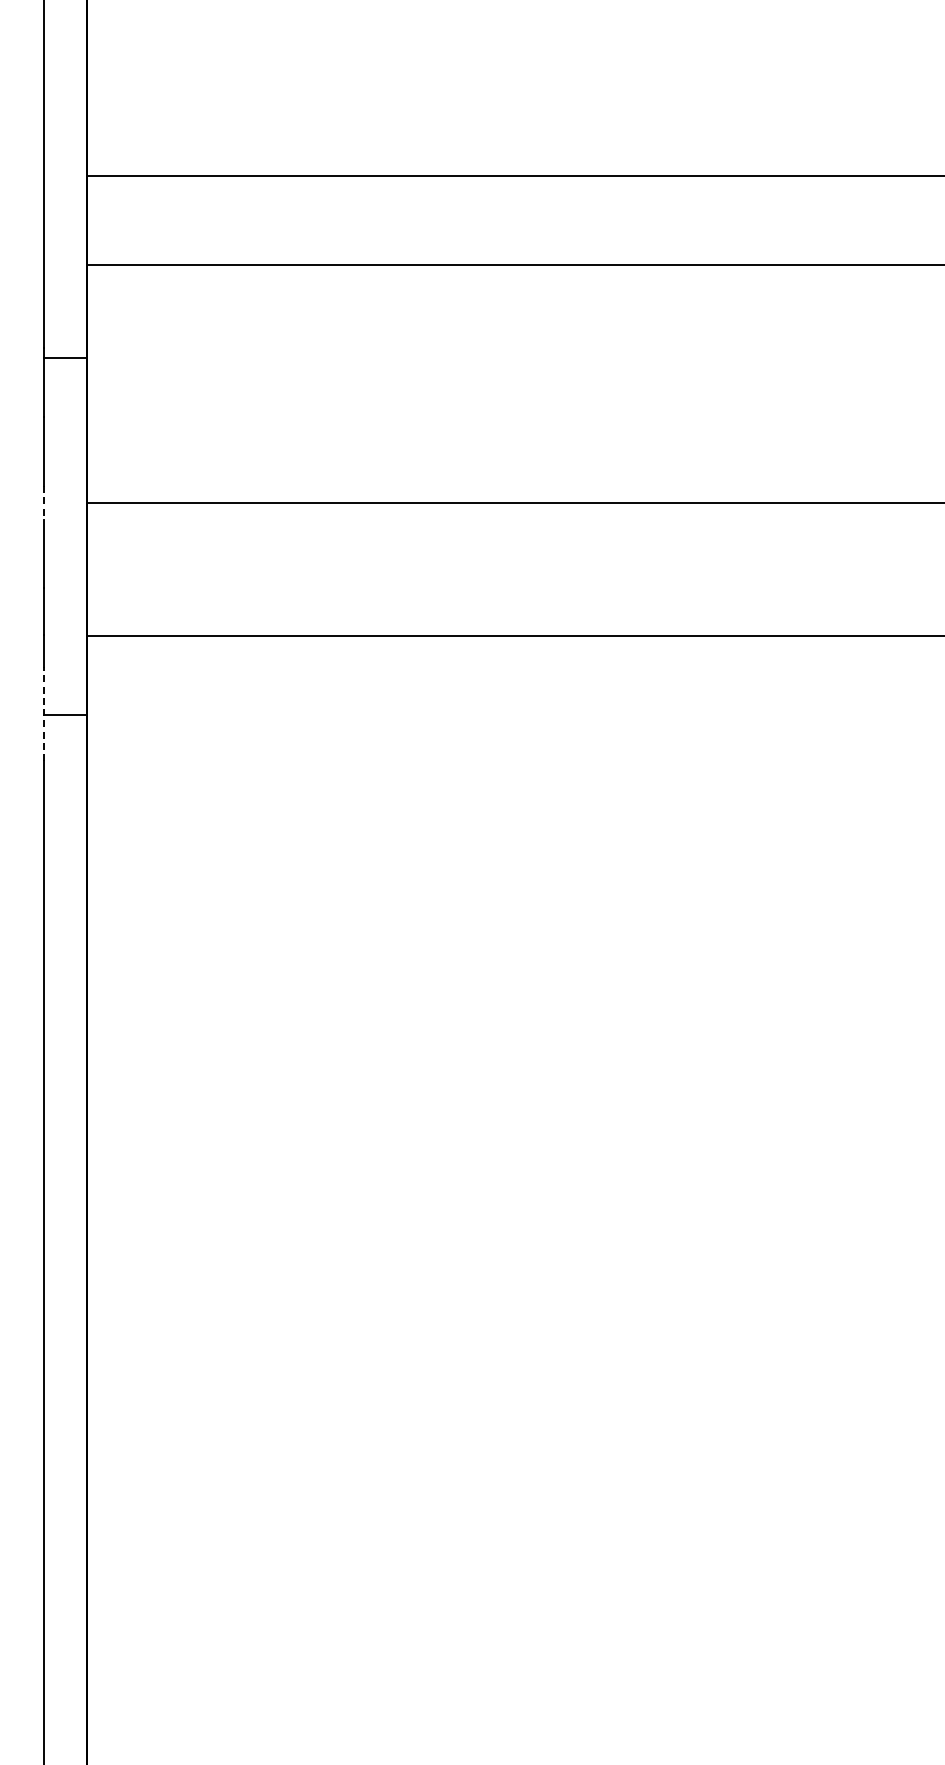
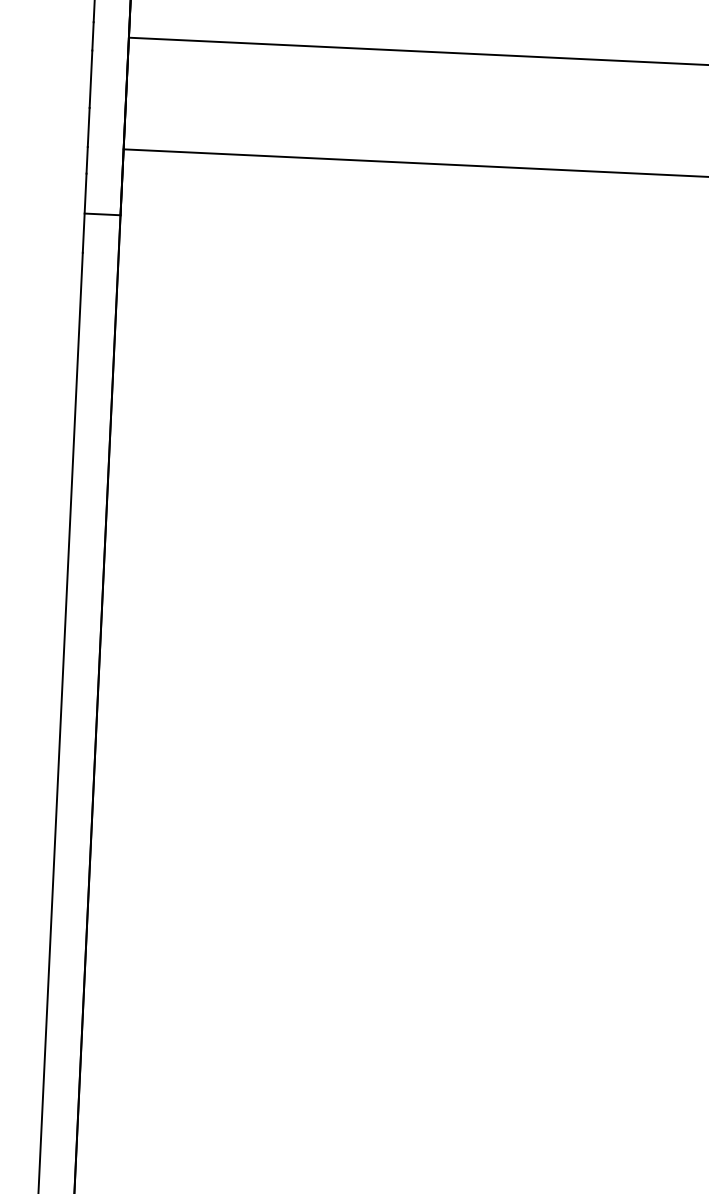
line: (44, 503) -> (93, 36), dashed -> solid
line: (44, 713) -> (84, 212), dashed -> solid

